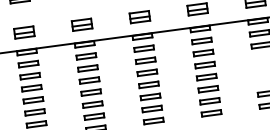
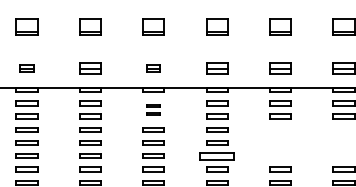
part: (139, 16) -> (153, 68), size x0.6
part: (23, 32) -> (26, 68), size x0.7
part: (144, 54) -> (153, 109), size x0.6
part: (208, 88) -> (217, 155), size x1.6

